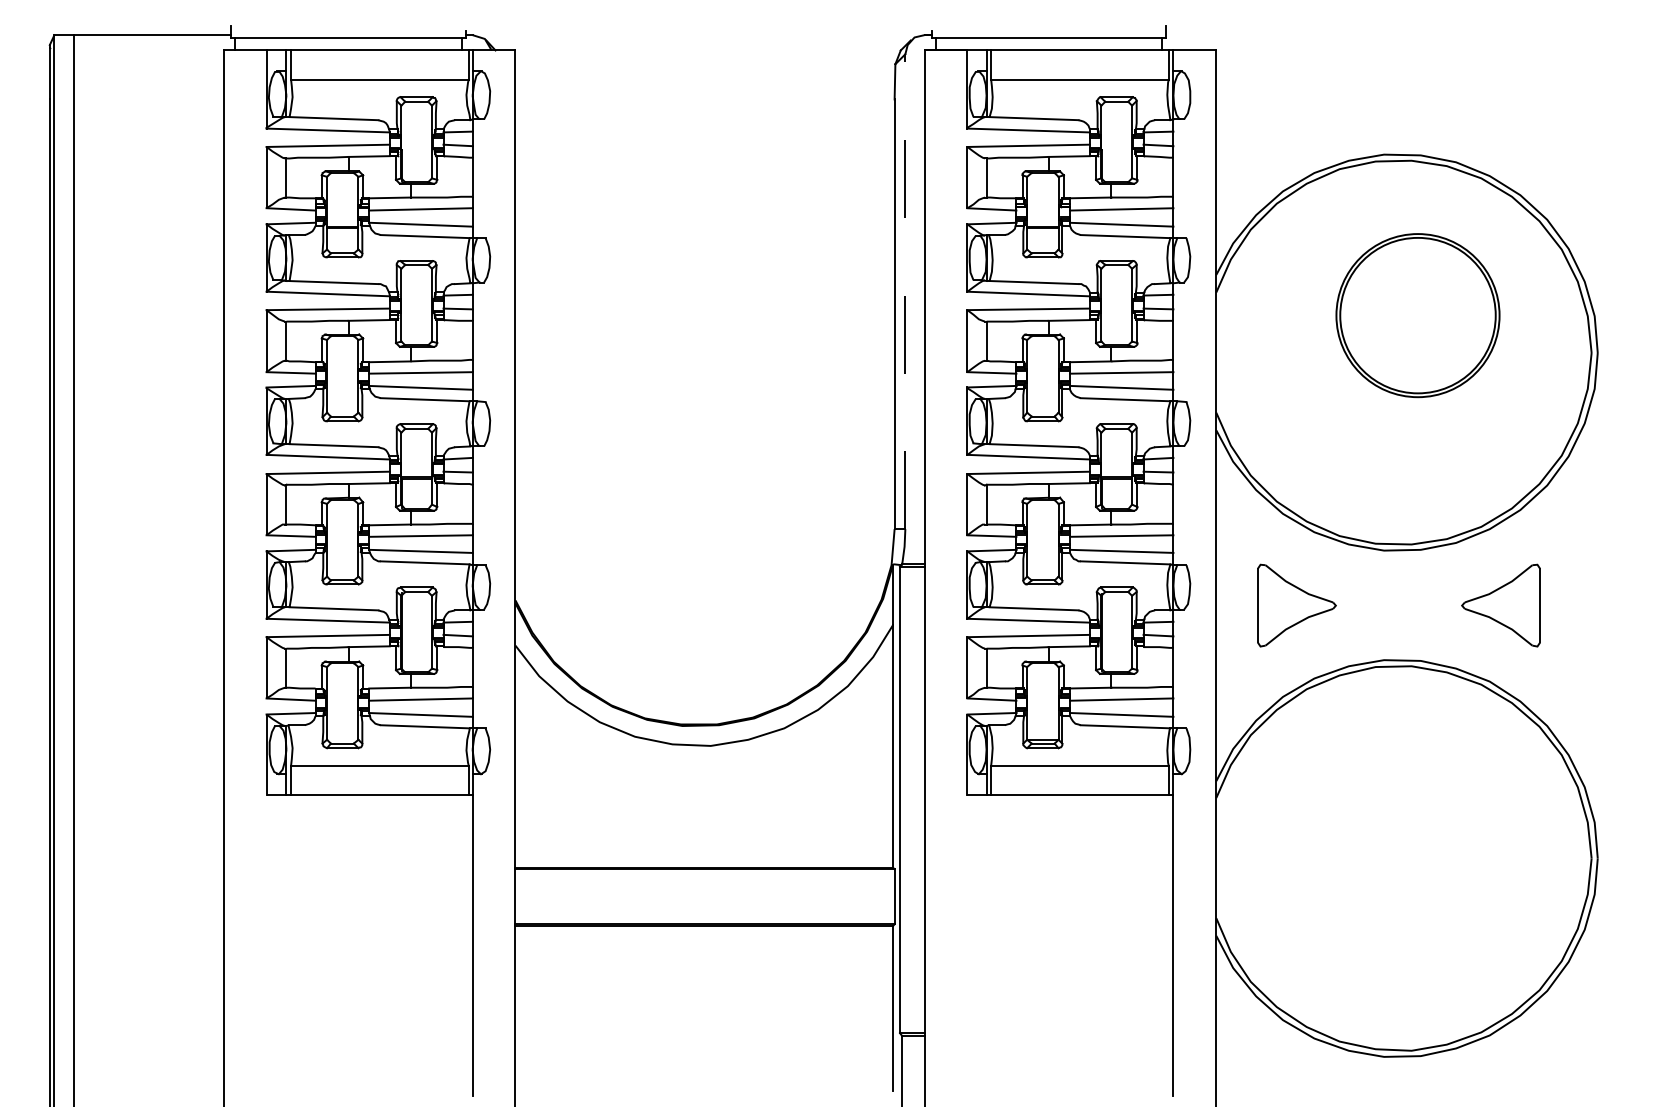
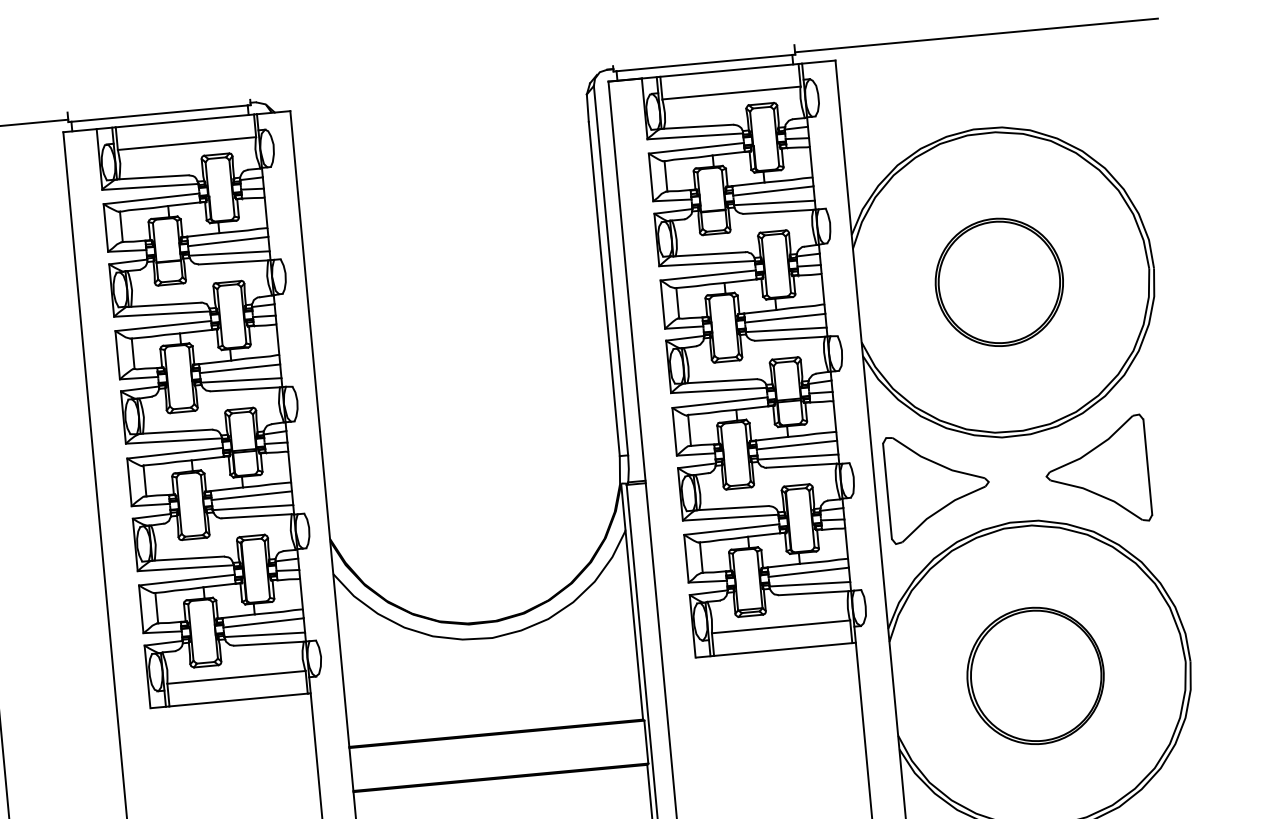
line: (1398, 35) -> (976, 35), added
line: (905, 291) -> (611, 270), dashed -> solid
part: (1417, 315) -> (999, 282), moved
part: (1296, 605) -> (937, 486), size x1.67
part: (1500, 605) -> (1096, 471), size x1.67
part: (1398, 858) -> (1035, 675), added

